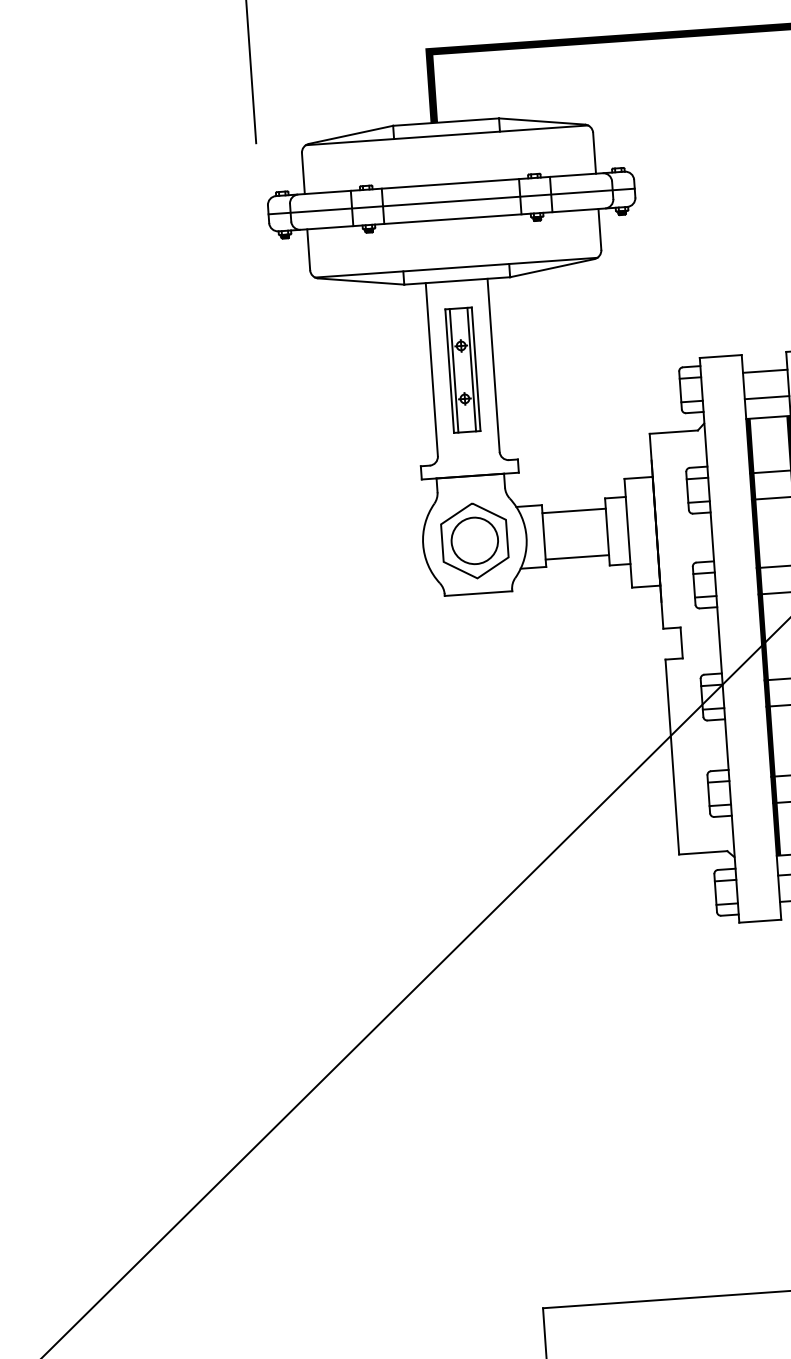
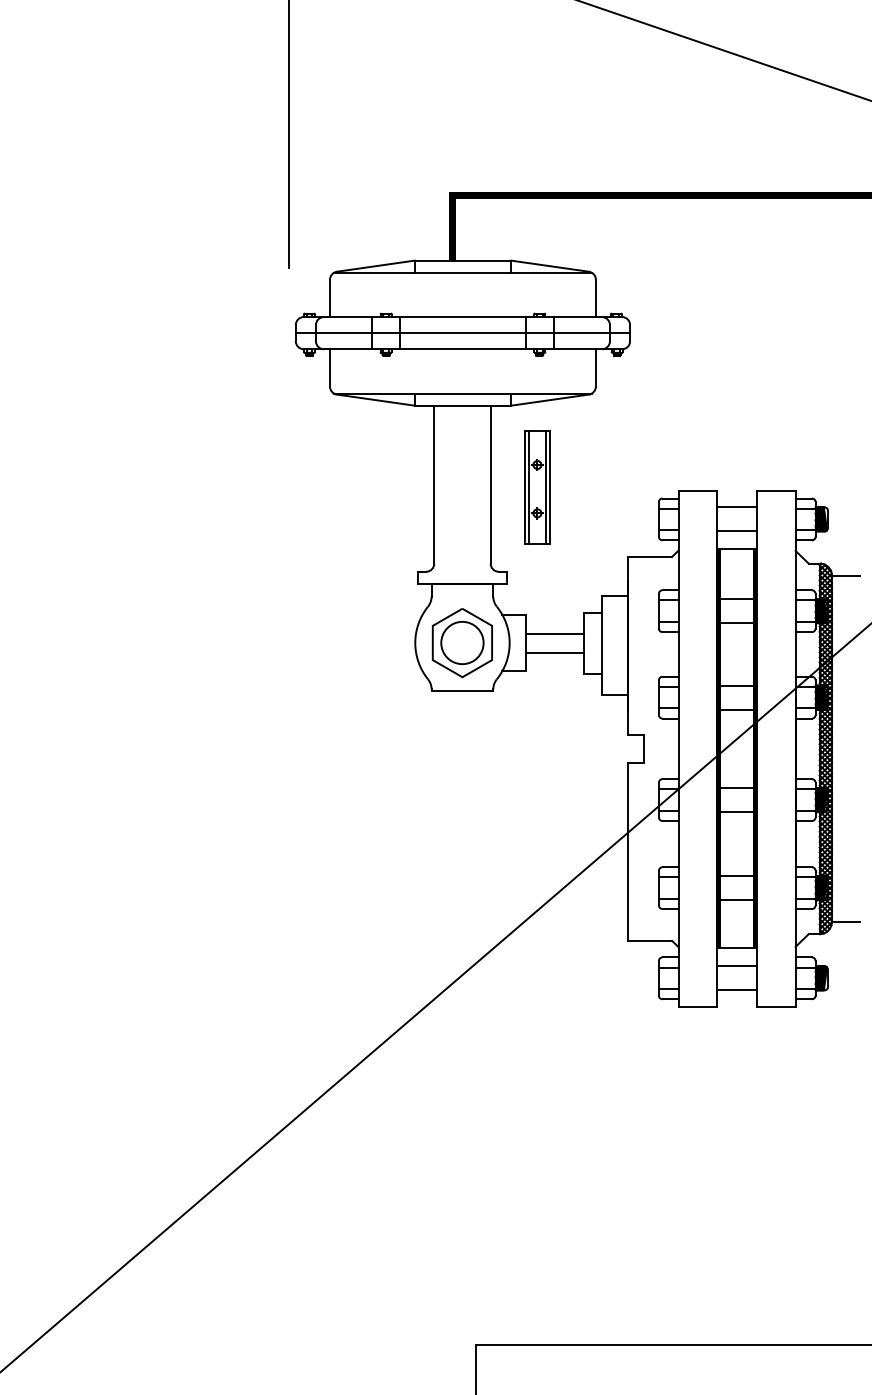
part: (462, 370) -> (537, 487), moved
line: (574, 511) -> (554, 653), moved
line: (577, 557) -> (554, 634), moved

